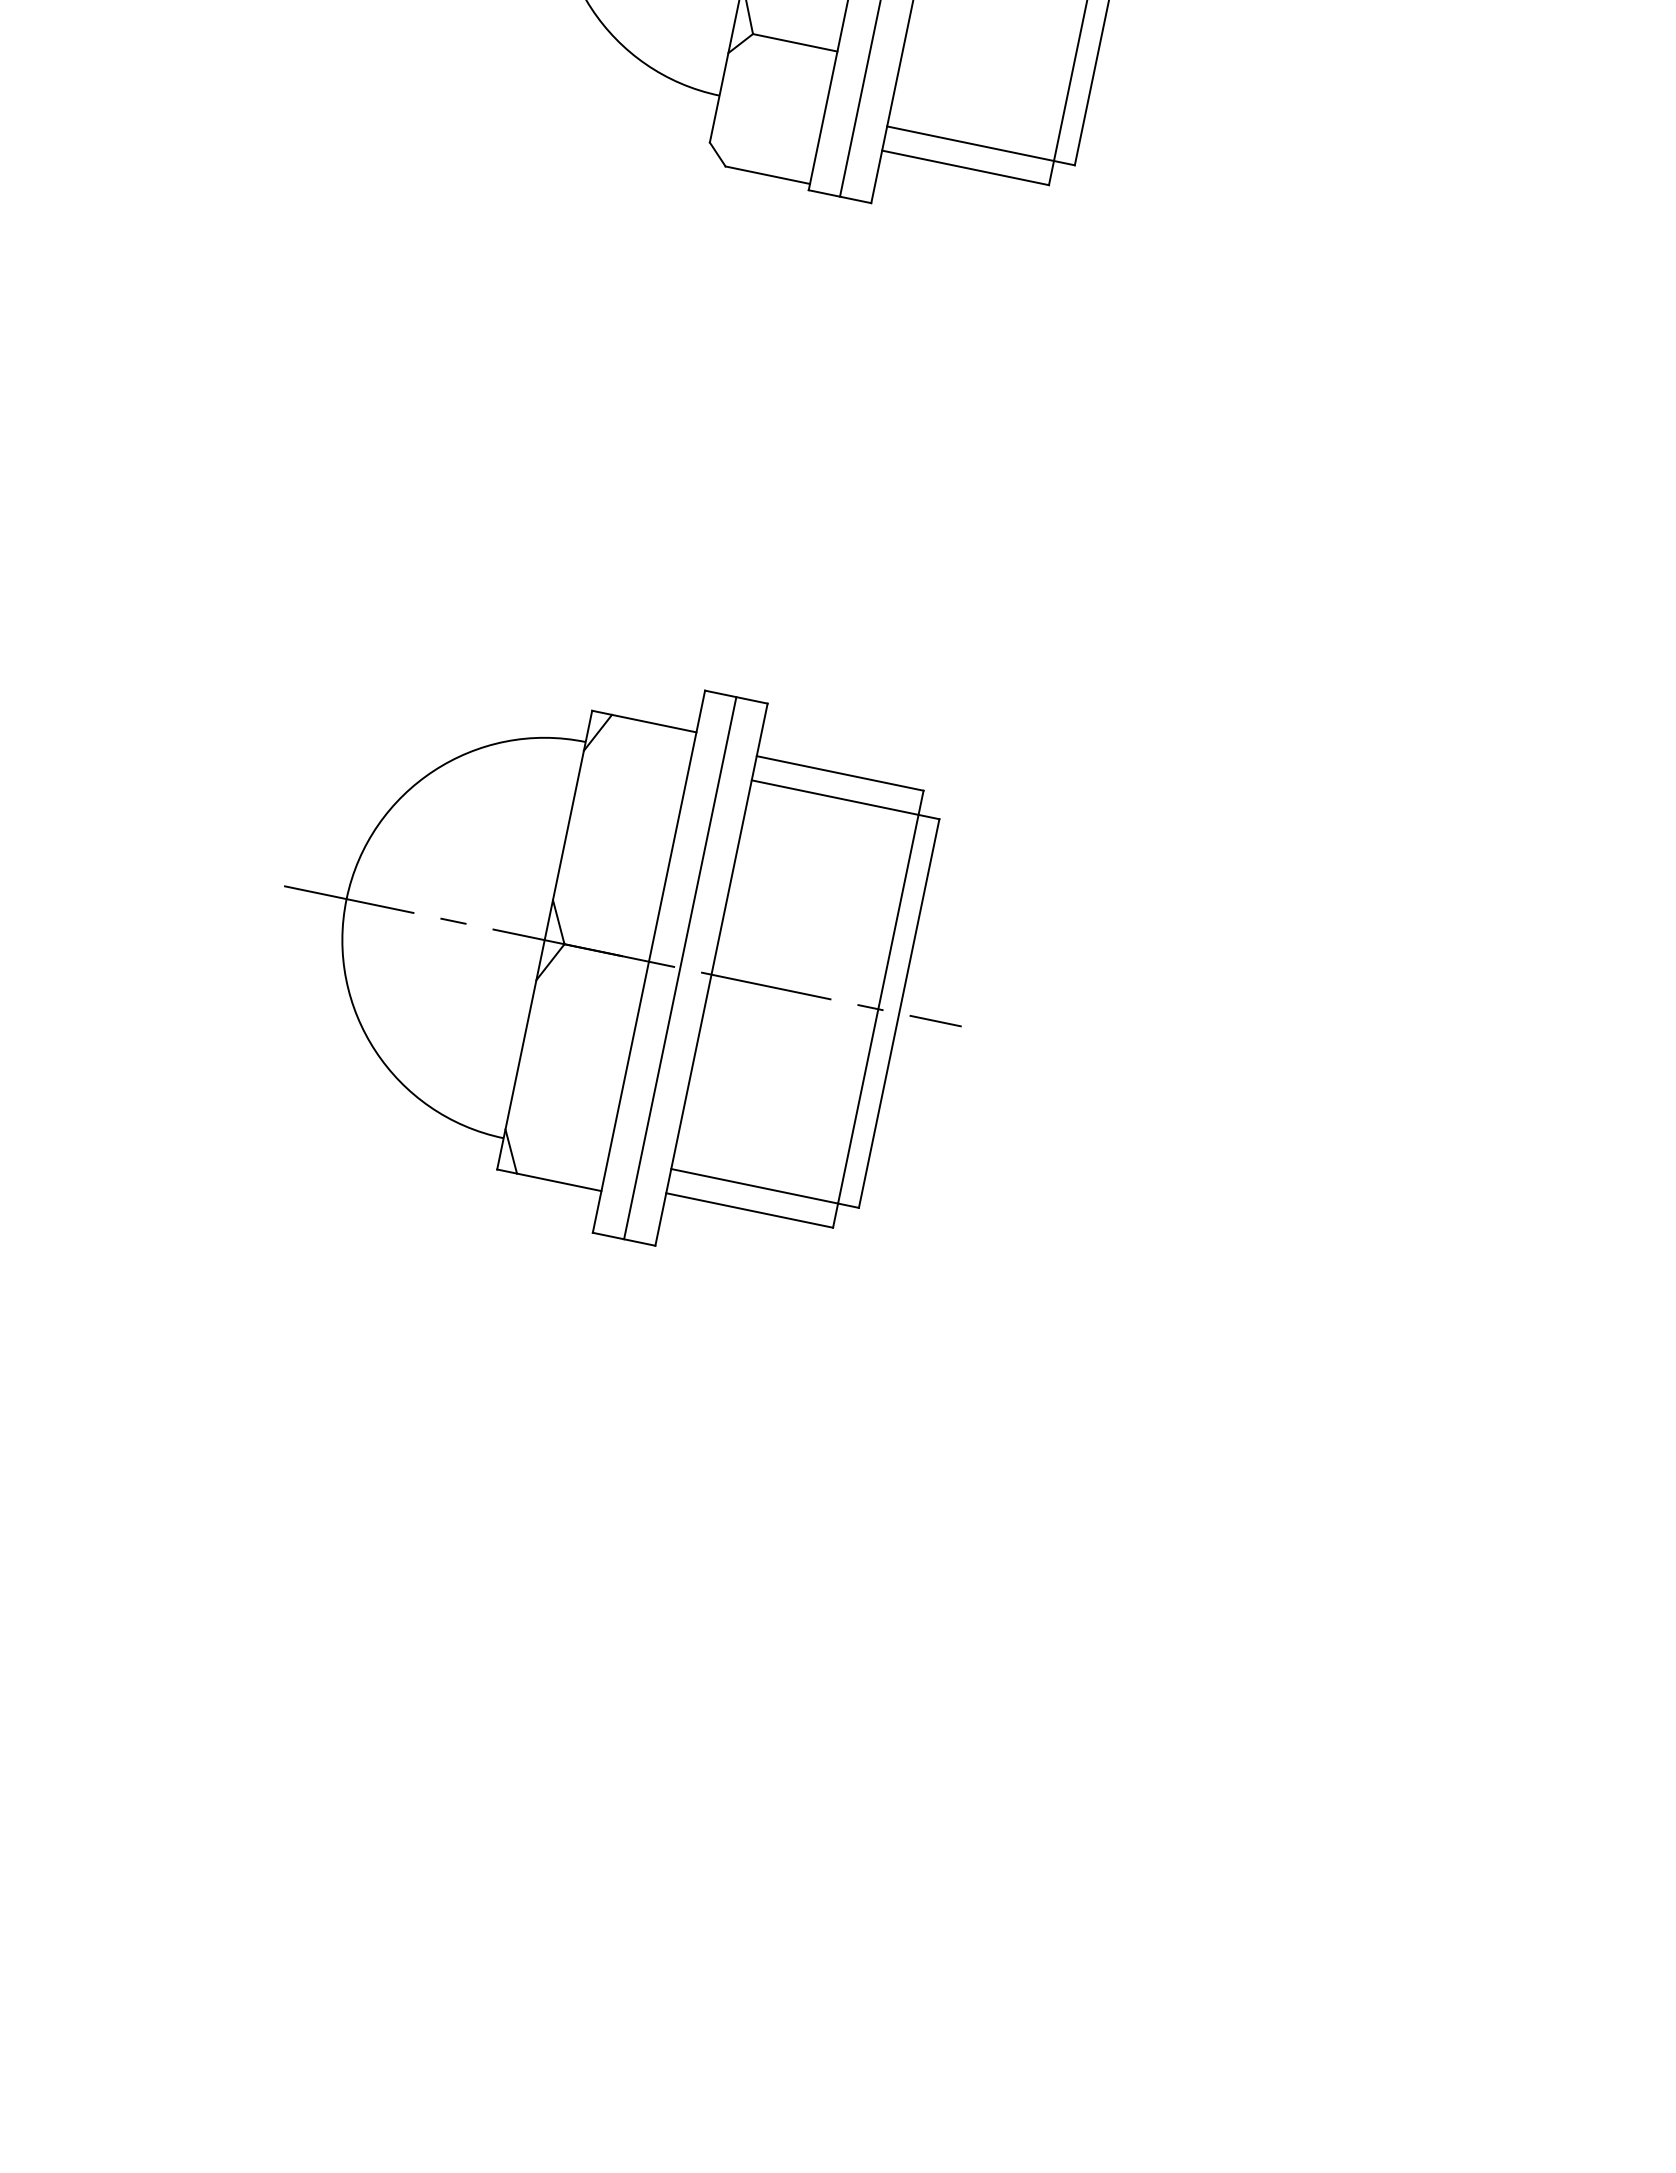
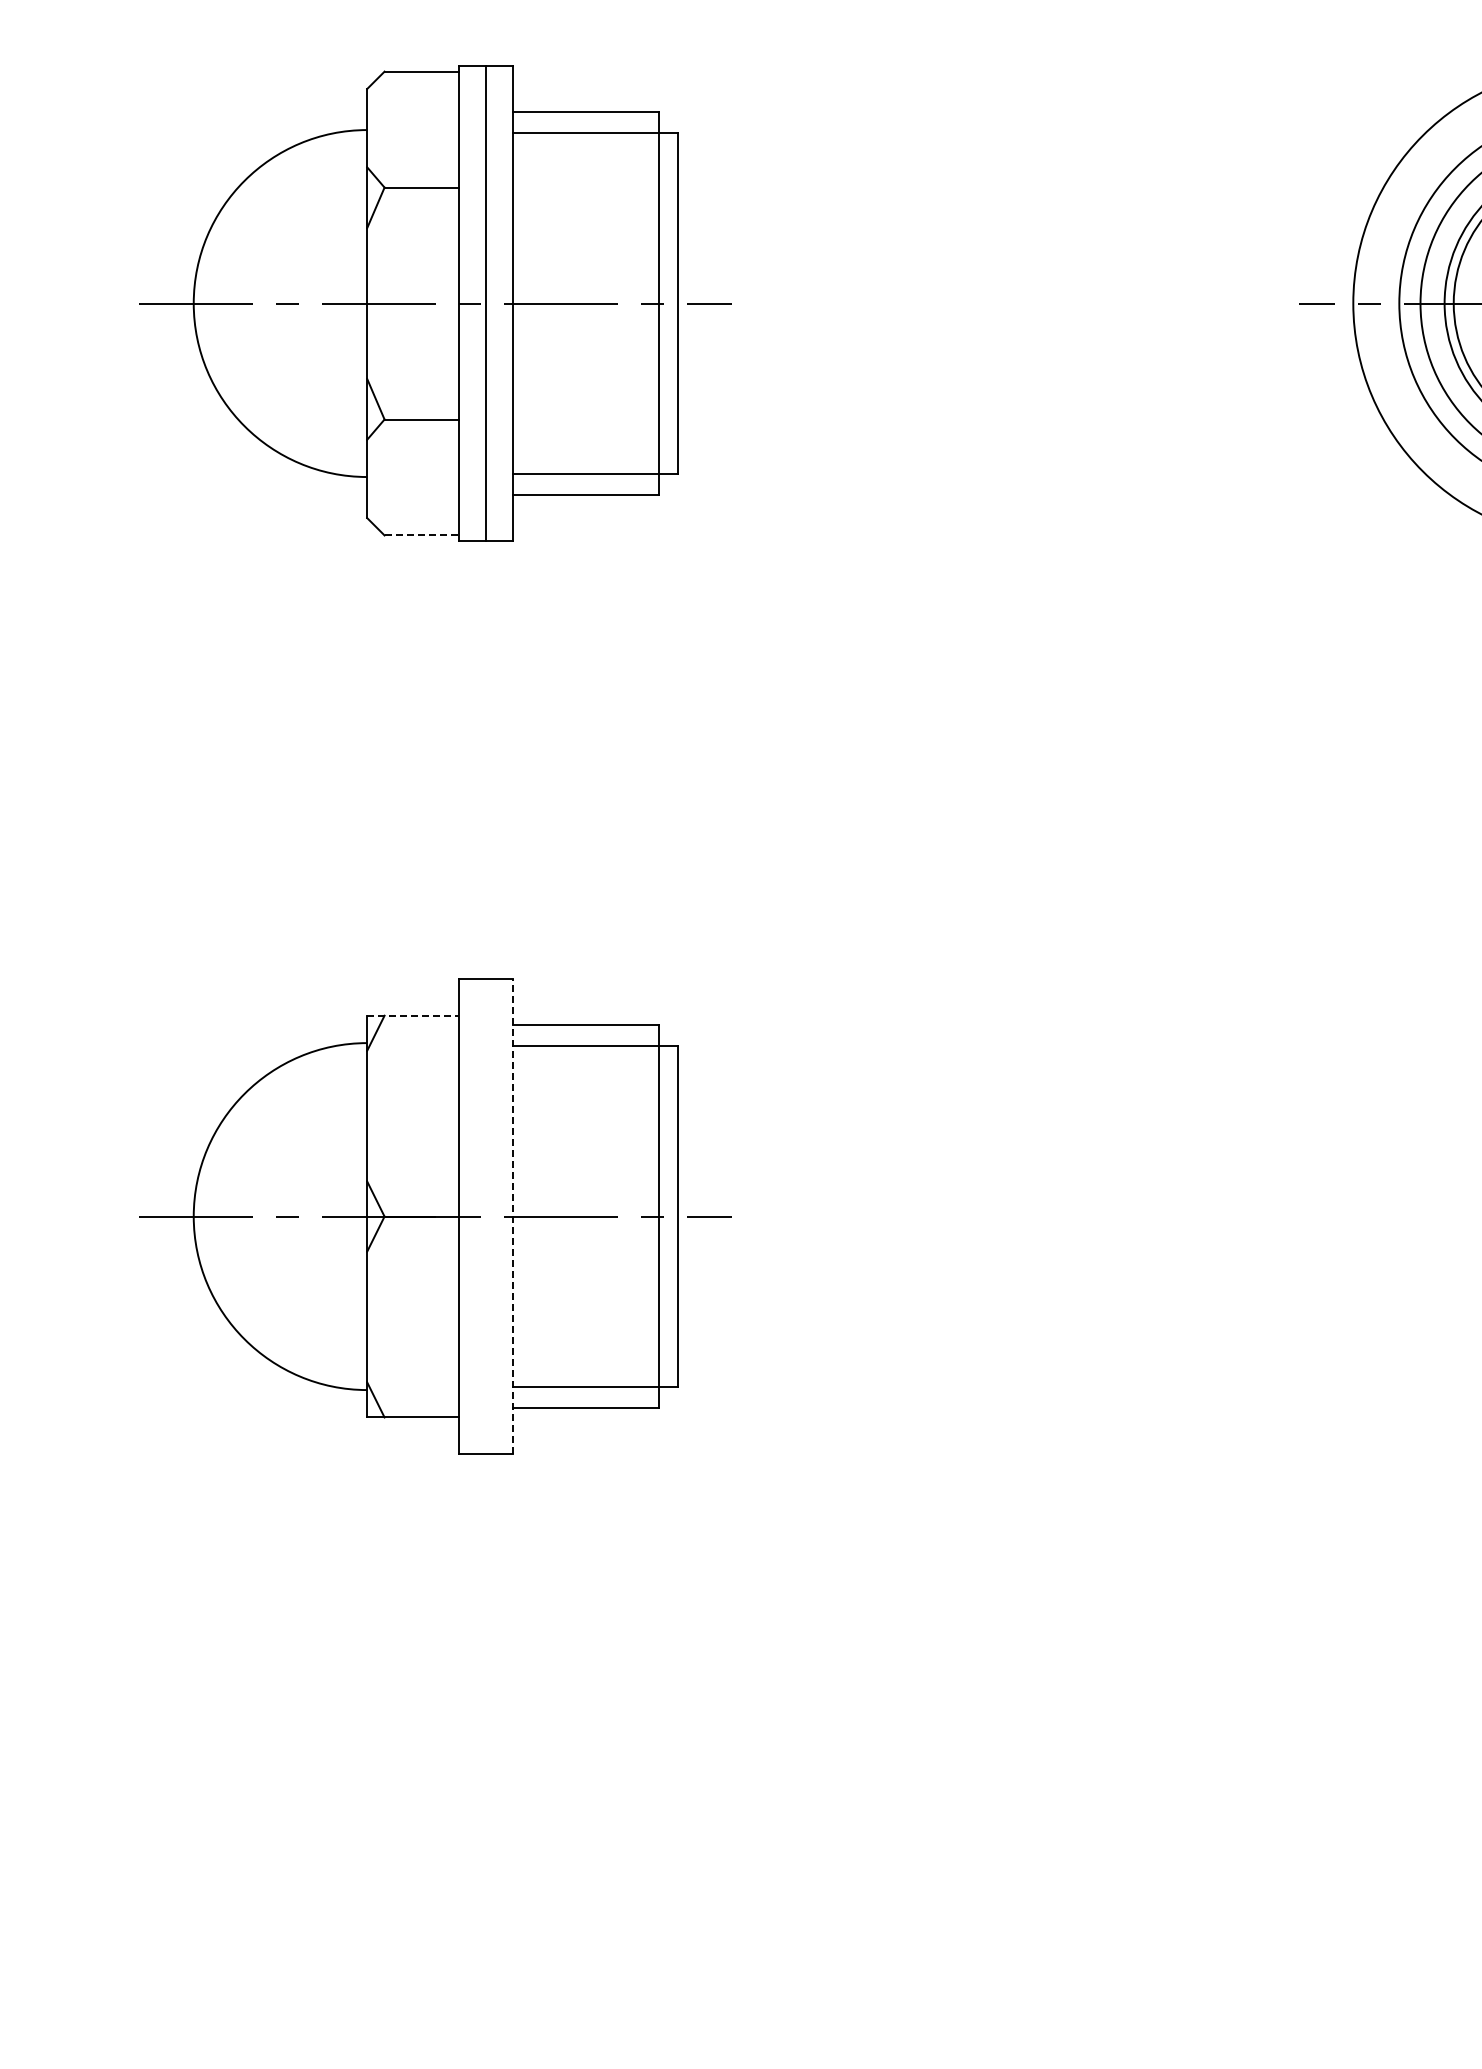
line: (767, 175) -> (421, 535), solid -> dashed
line: (643, 721) -> (412, 1015), solid -> dashed
line: (679, 968) -> (485, 1216), removed
line: (711, 974) -> (513, 1216), solid -> dashed

